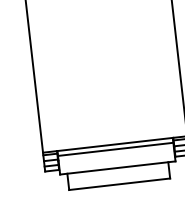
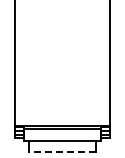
line: (119, 183) -> (62, 151), solid -> dashed

